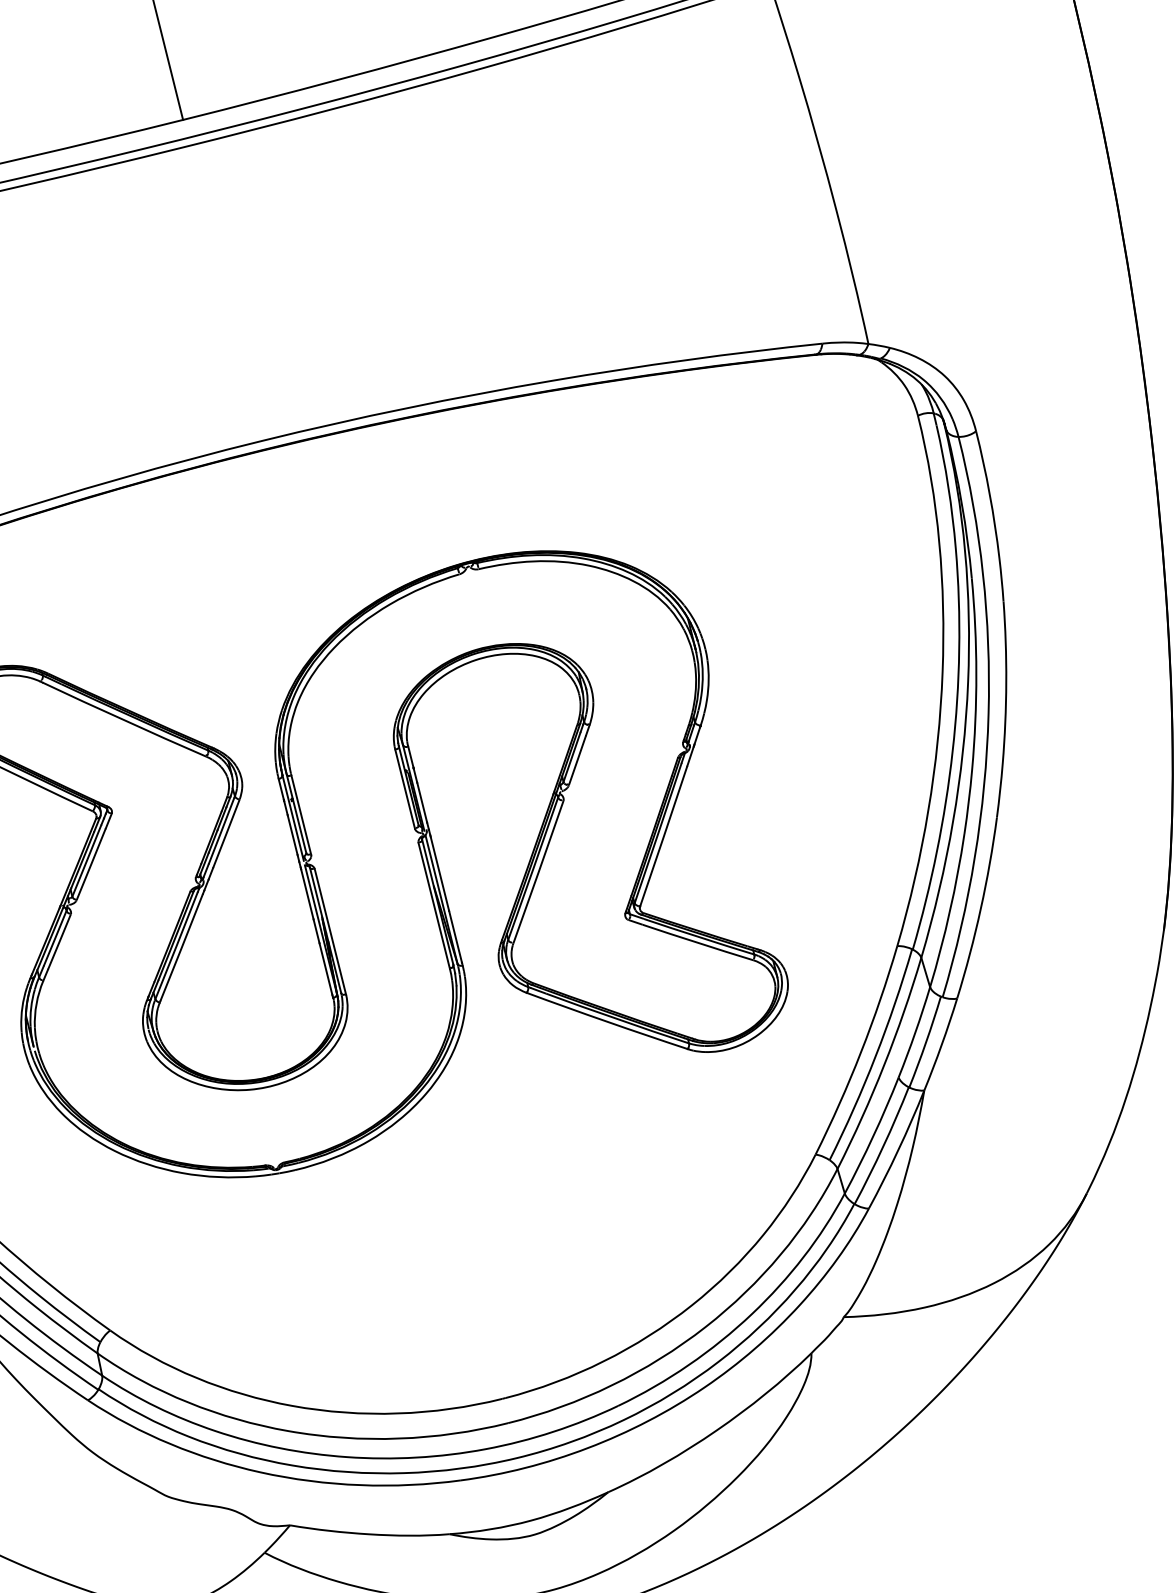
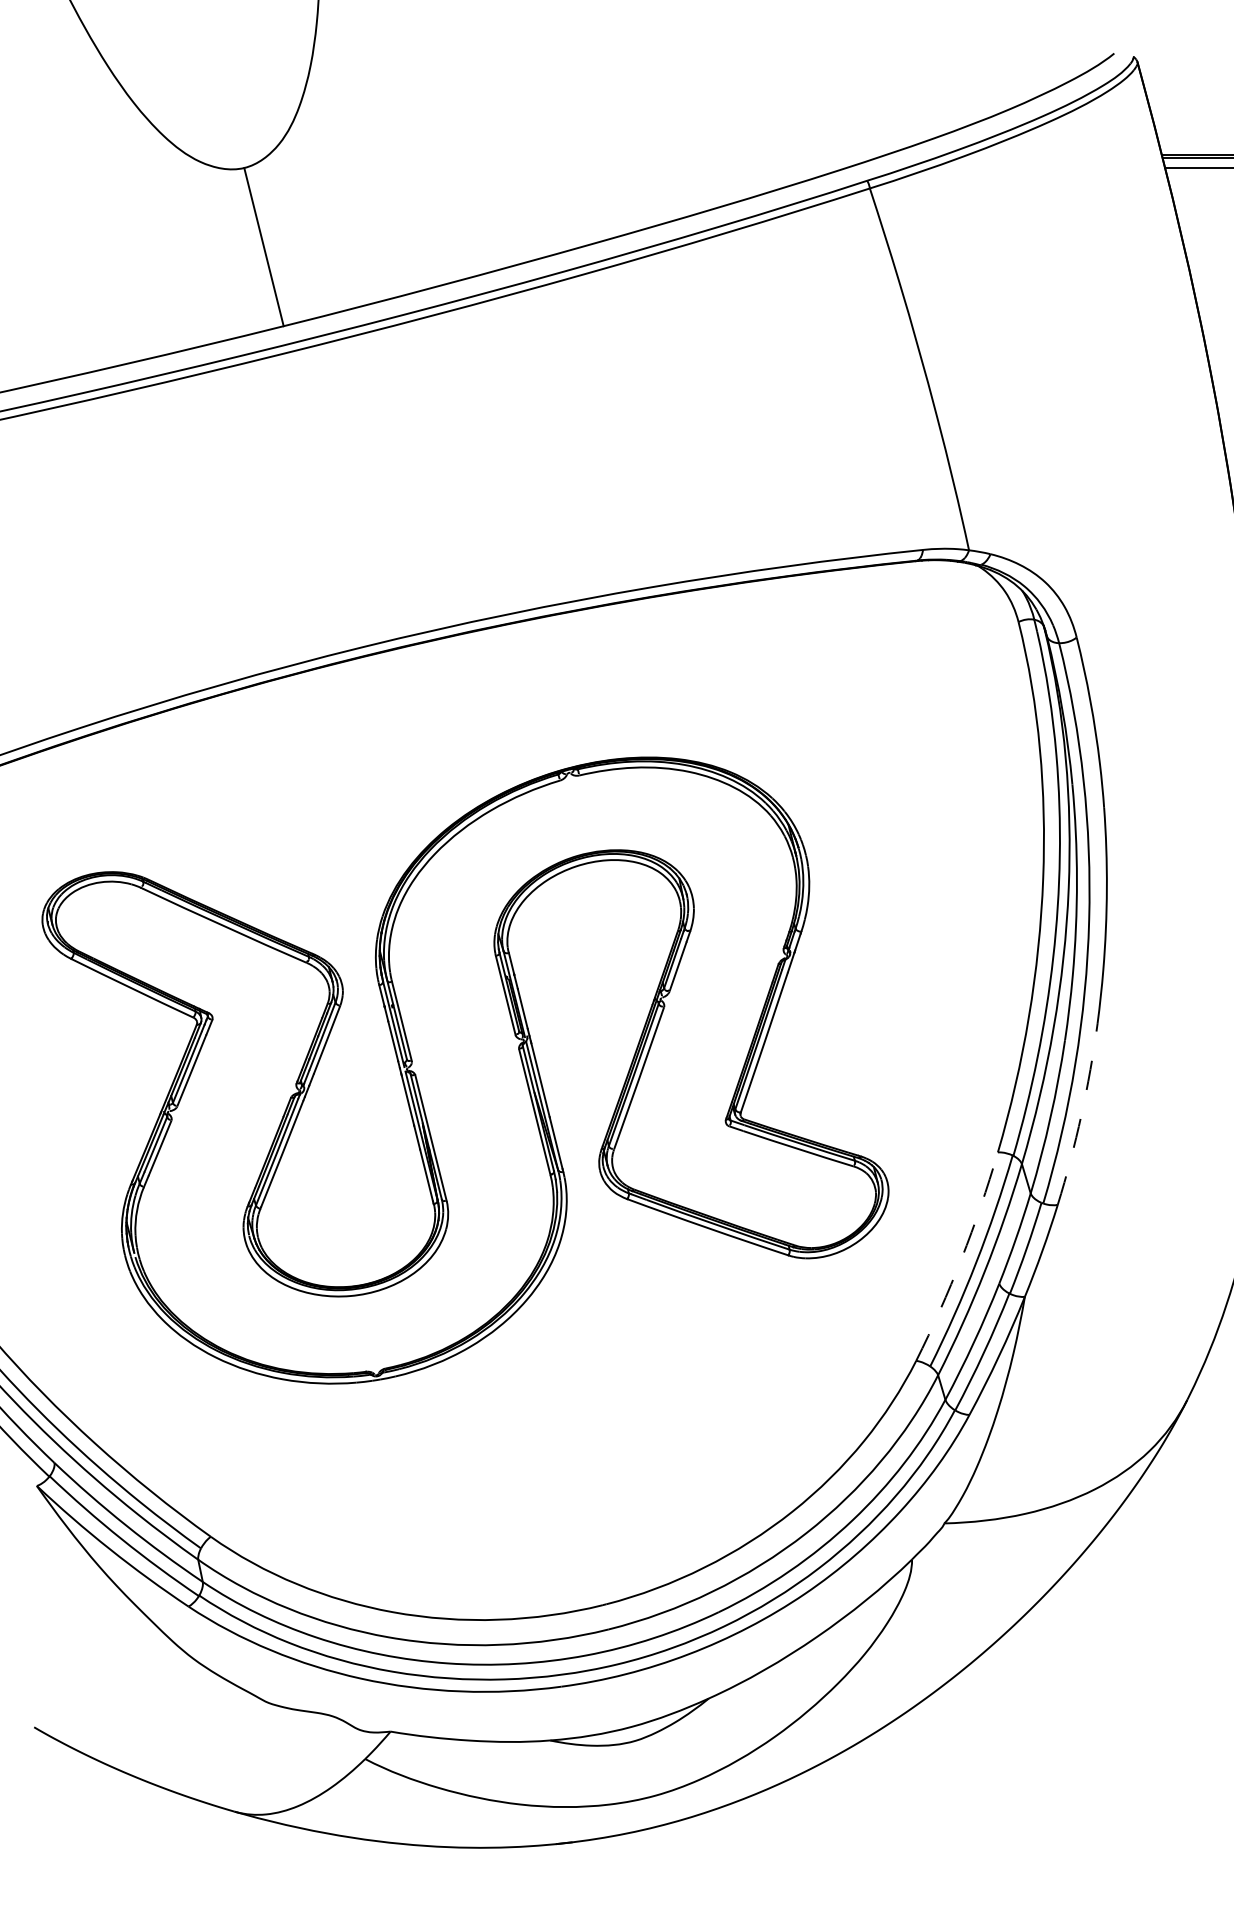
arc: (980, 909) -> (1081, 1115), solid -> dashed
arc: (860, 1052) -> (961, 1258), solid -> dashed

